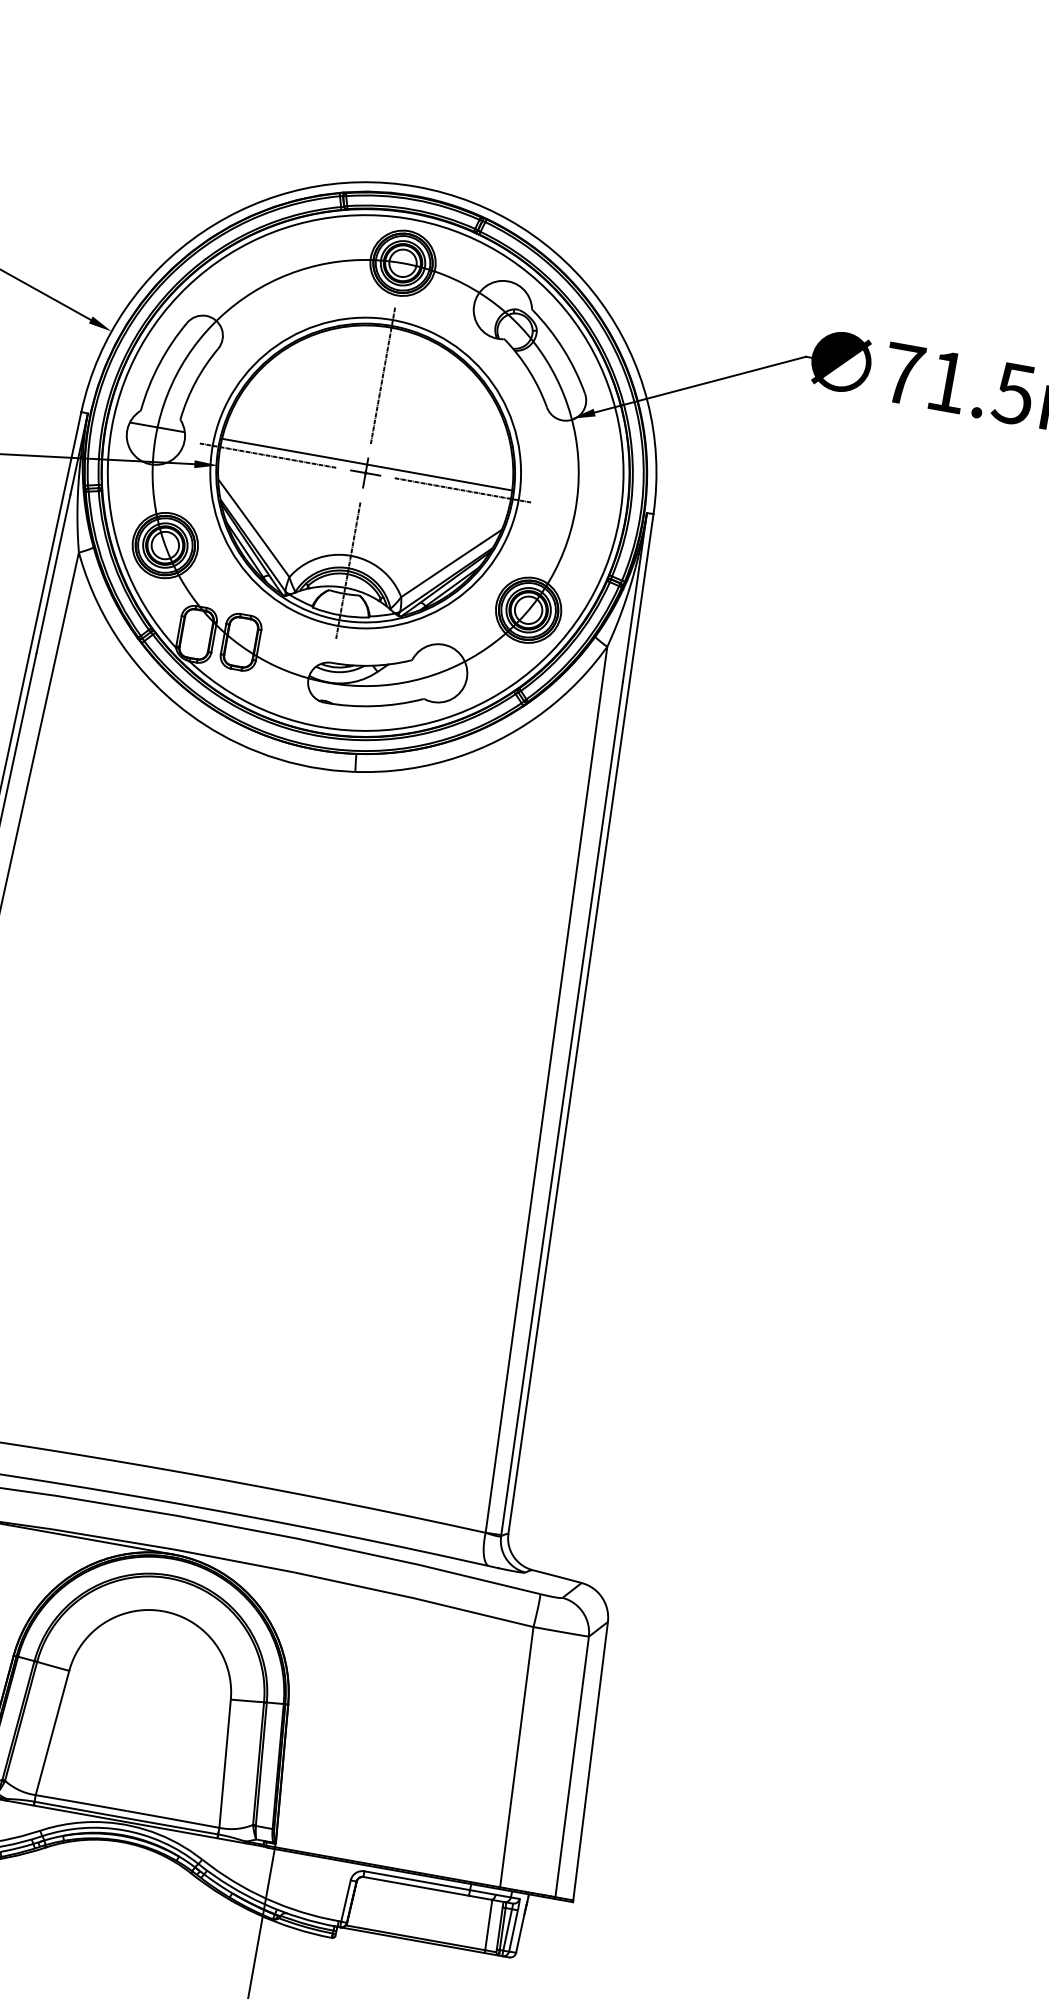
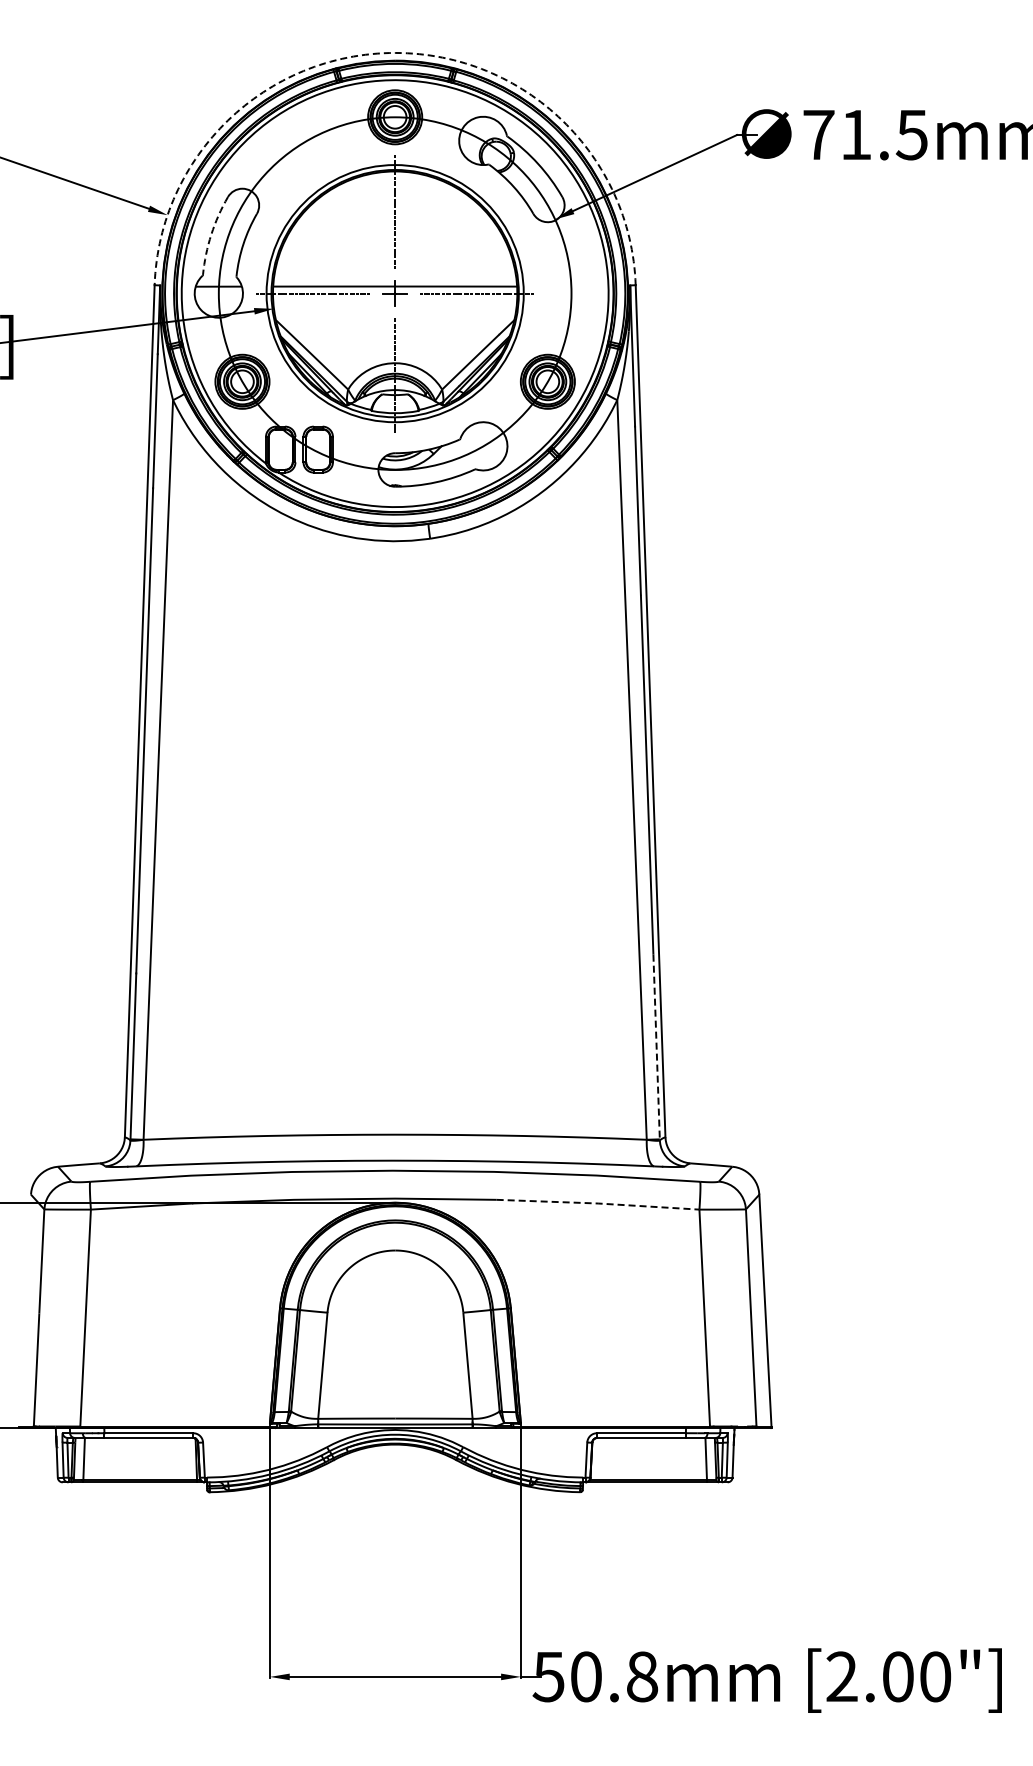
arc: (417, 186) -> (395, 52), solid -> dashed
arc: (159, 363) -> (211, 234), solid -> dashed
line: (516, 1425) -> (656, 1047), solid -> dashed
line: (414, 1598) -> (598, 1203), solid -> dashed

